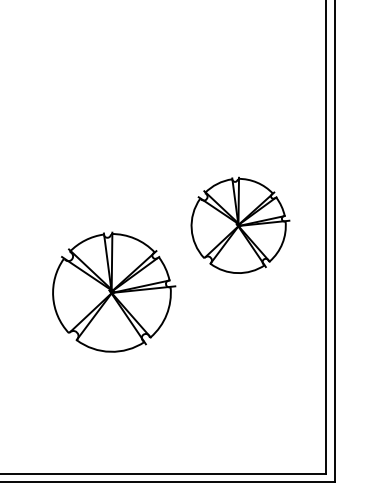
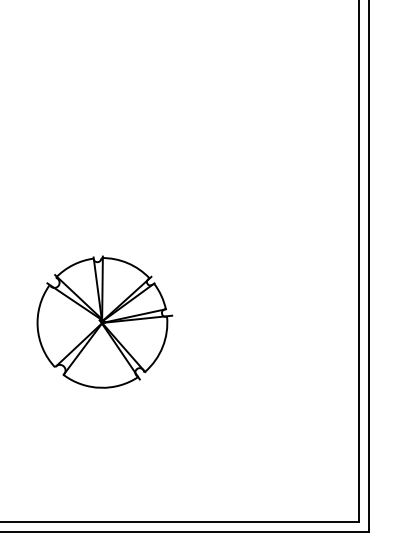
part: (240, 225) -> (264, 248), removed
part: (113, 291) -> (104, 321), moved

